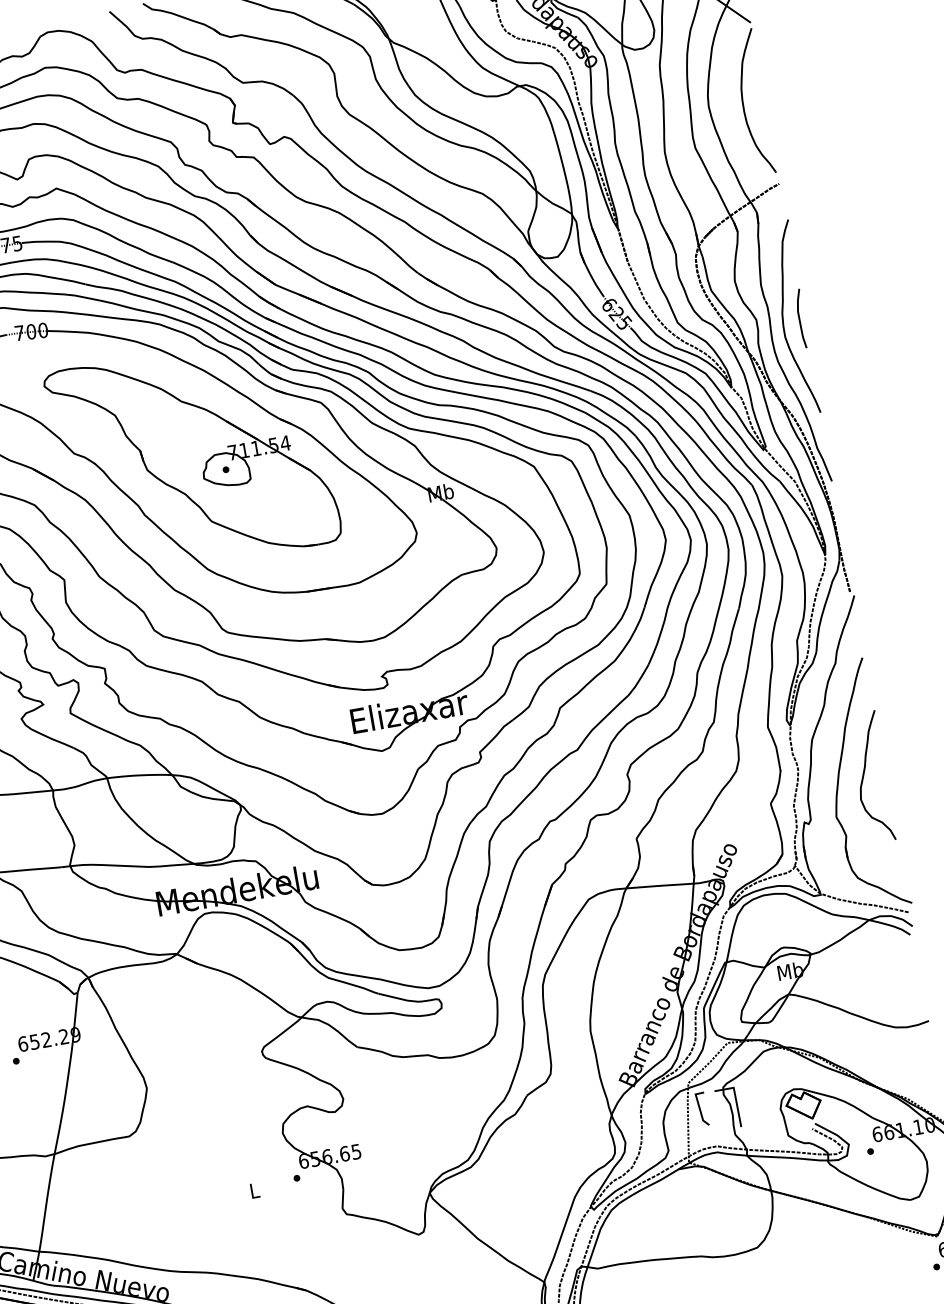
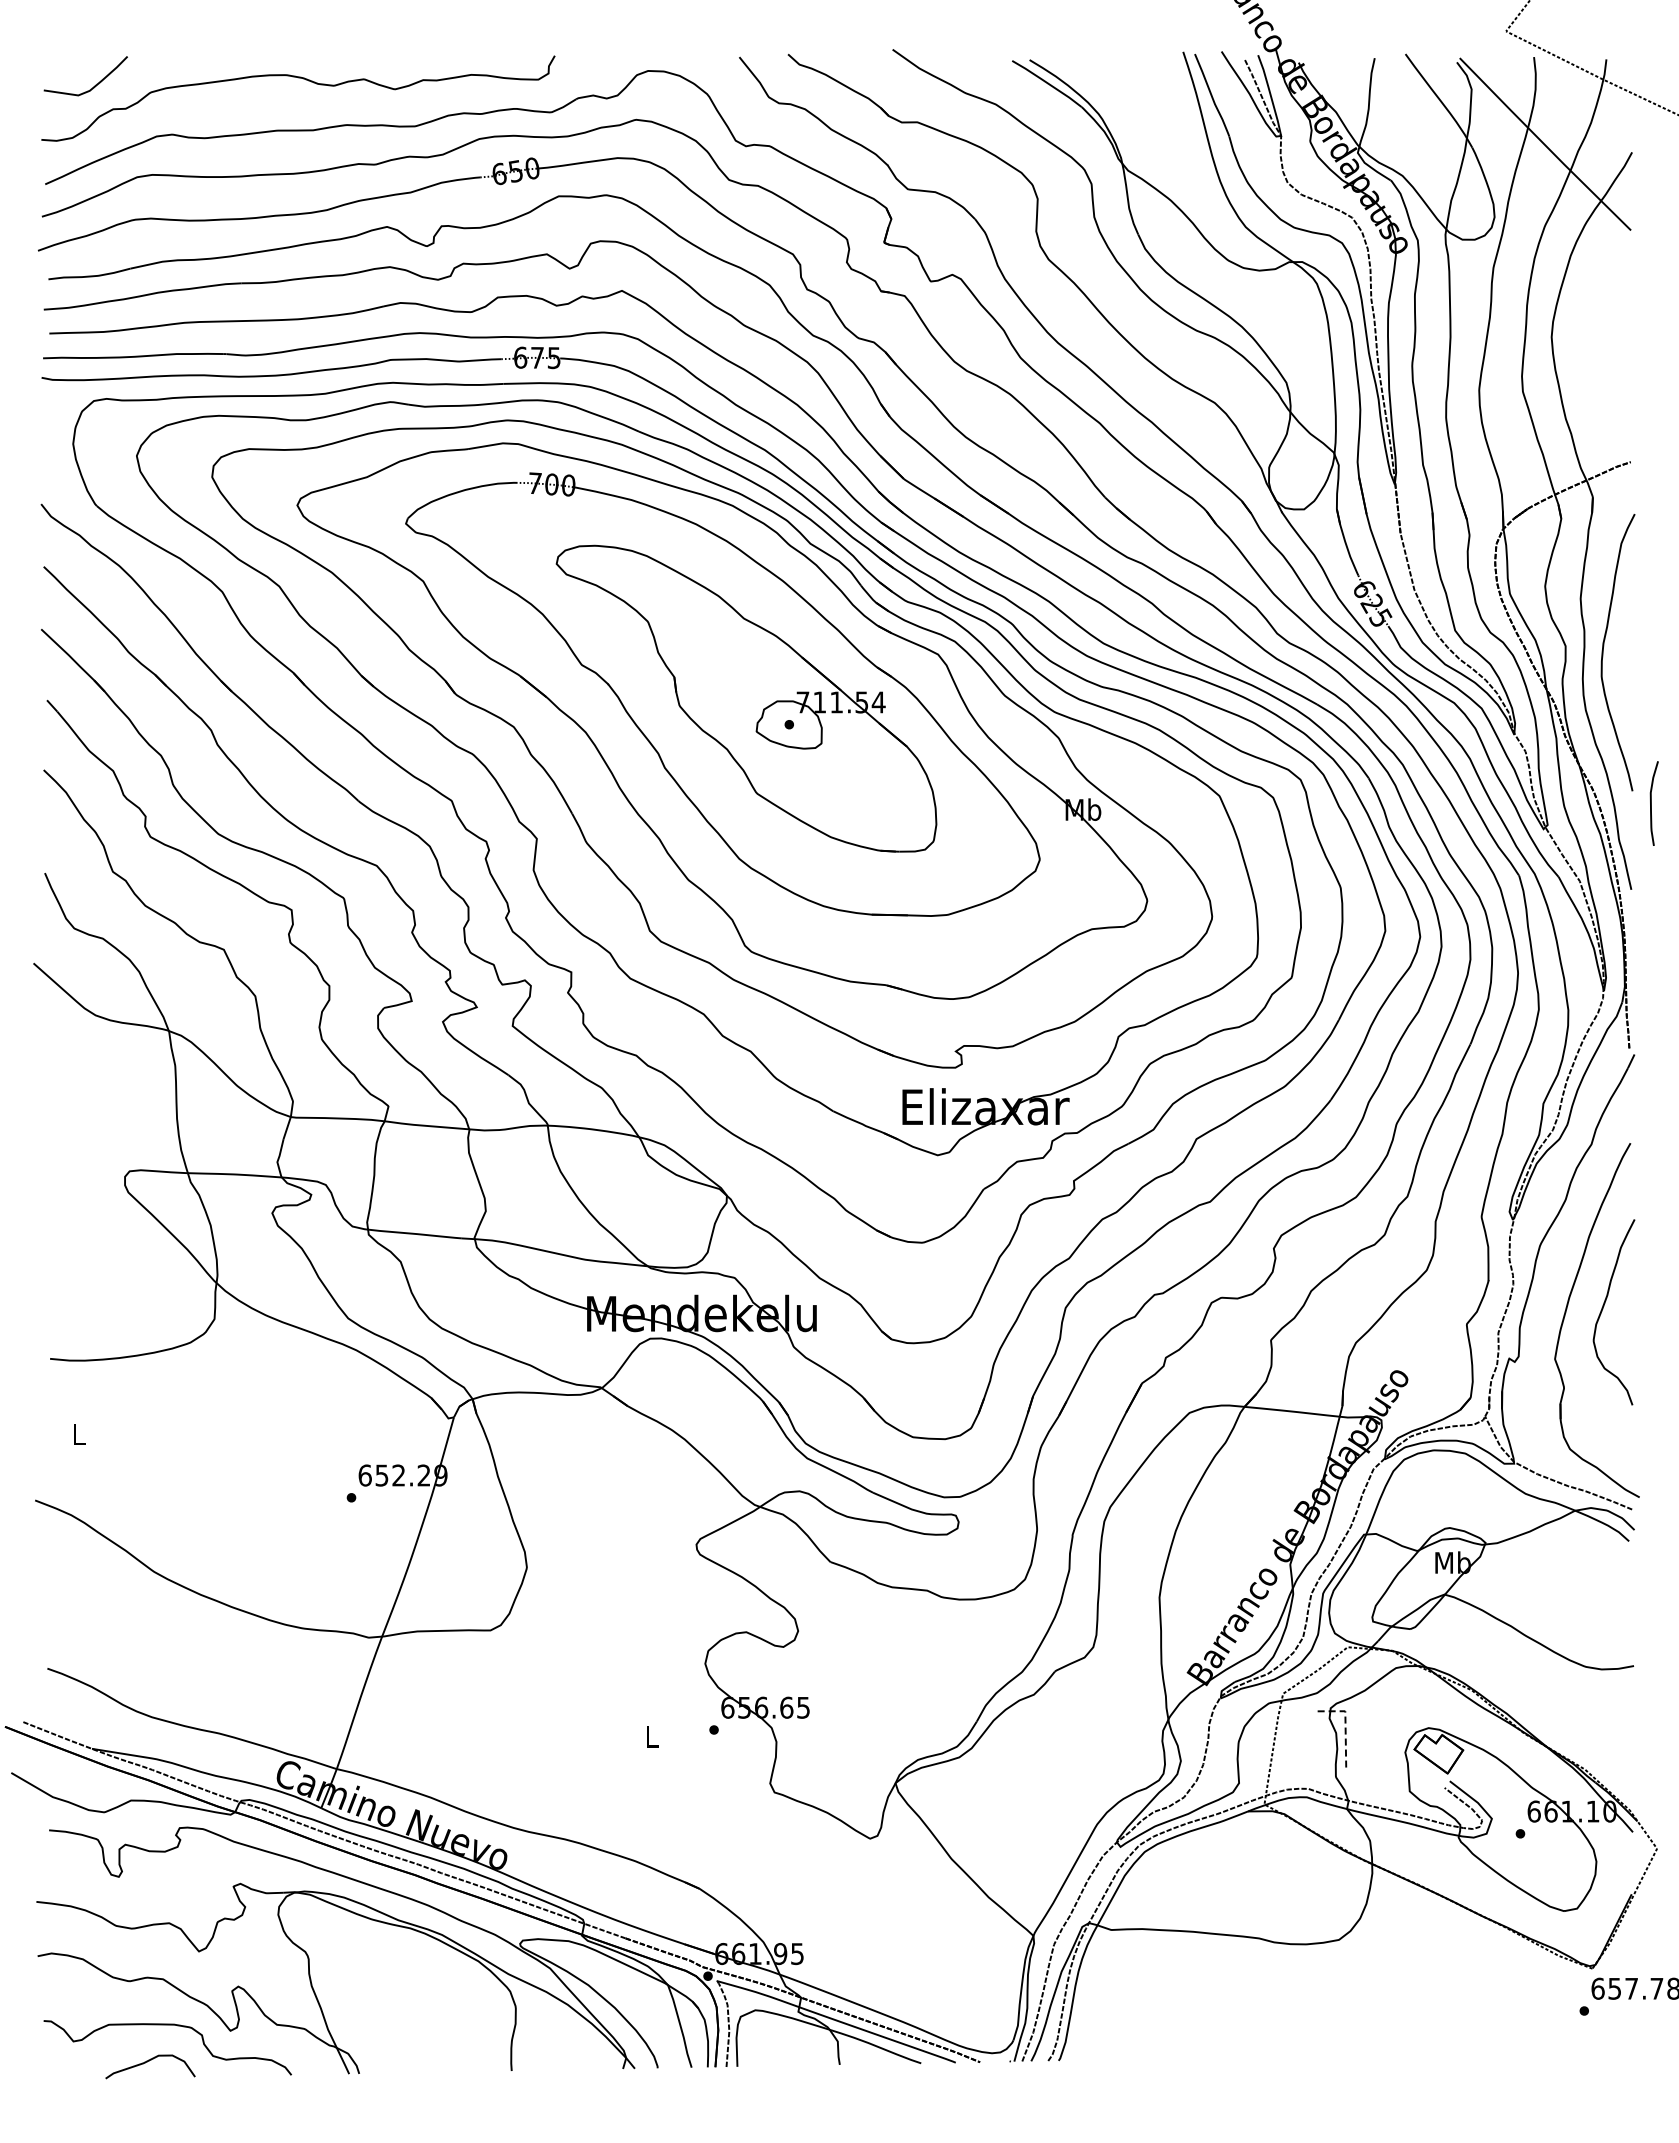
curve: (743, 101) -> (1601, 338), removed
curve: (799, 318) -> (1651, 803), moved
line: (735, 1097) -> (1345, 1725), solid -> dashed
line: (700, 1109) -> (1293, 1733), removed

